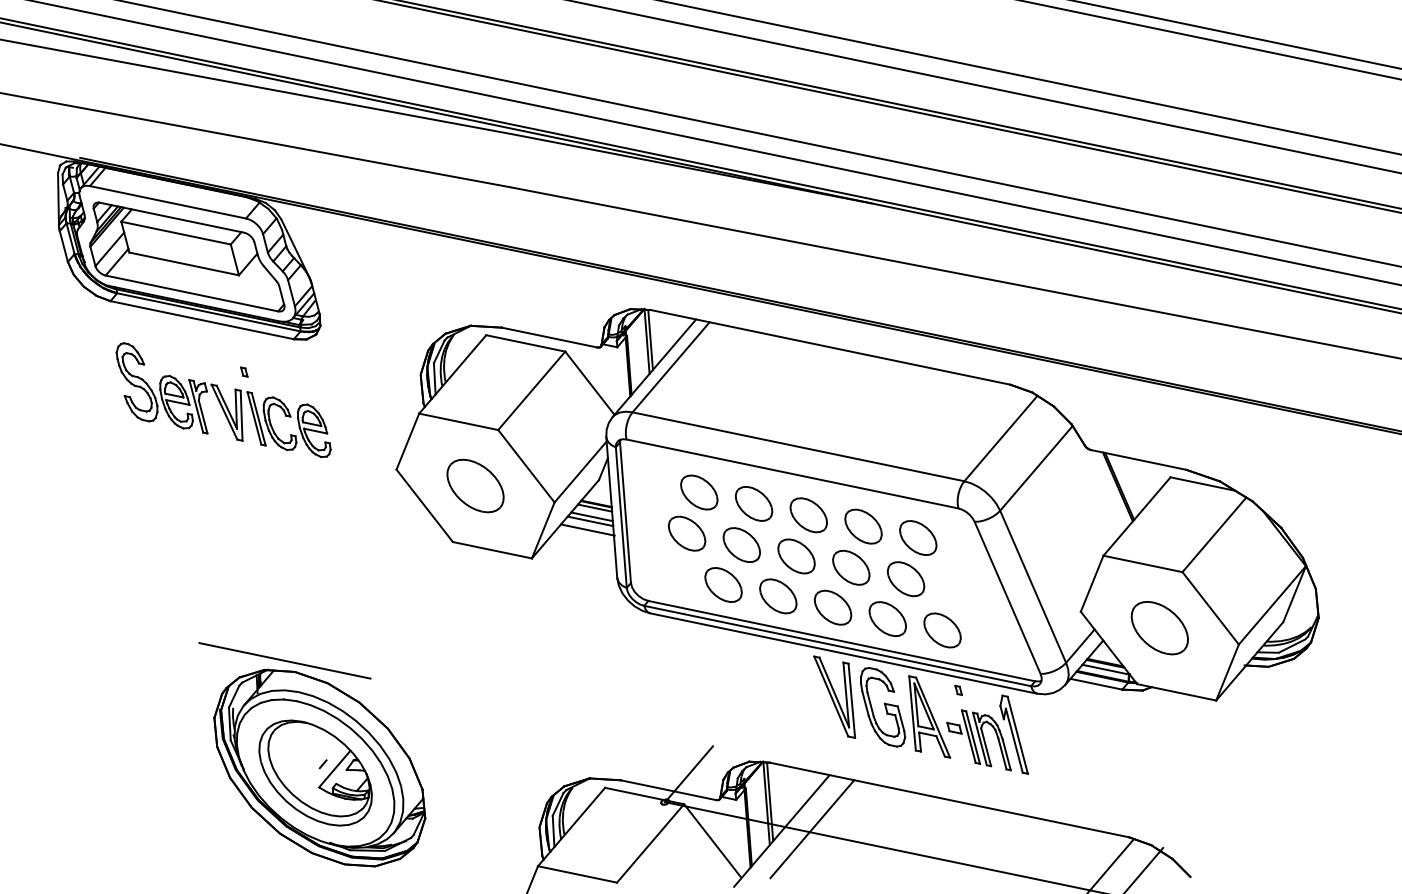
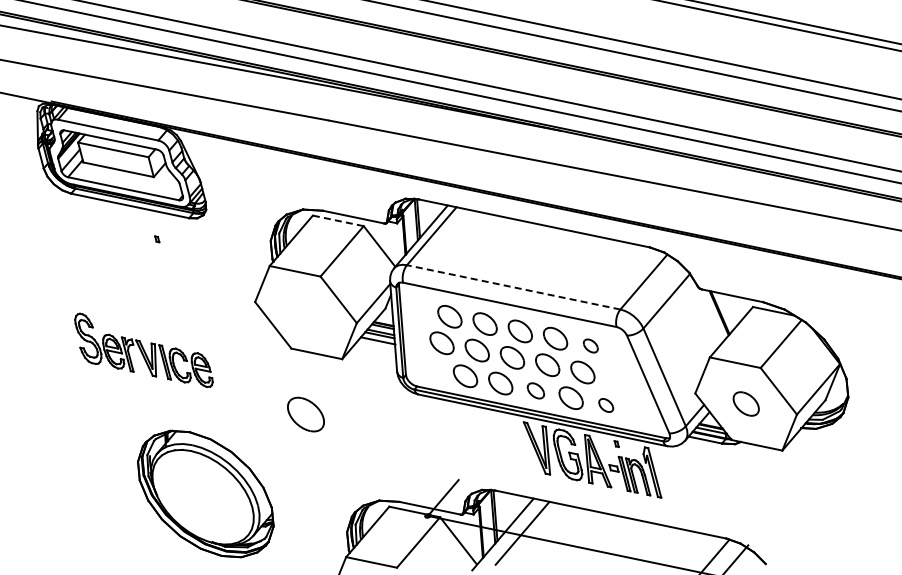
line: (526, 342) -> (338, 220), solid -> dashed
part: (222, 398) -> (143, 349), moved
line: (798, 447) -> (513, 287), solid -> dashed
part: (474, 485) -> (305, 414), moved
part: (917, 537) -> (590, 345), size x0.6
part: (832, 607) -> (535, 390), size x0.7
part: (1160, 627) -> (746, 403), size x0.7
part: (941, 630) -> (605, 405), size x0.6
line: (285, 659) -> (183, 424), removed
part: (316, 771) -> (203, 496), removed

